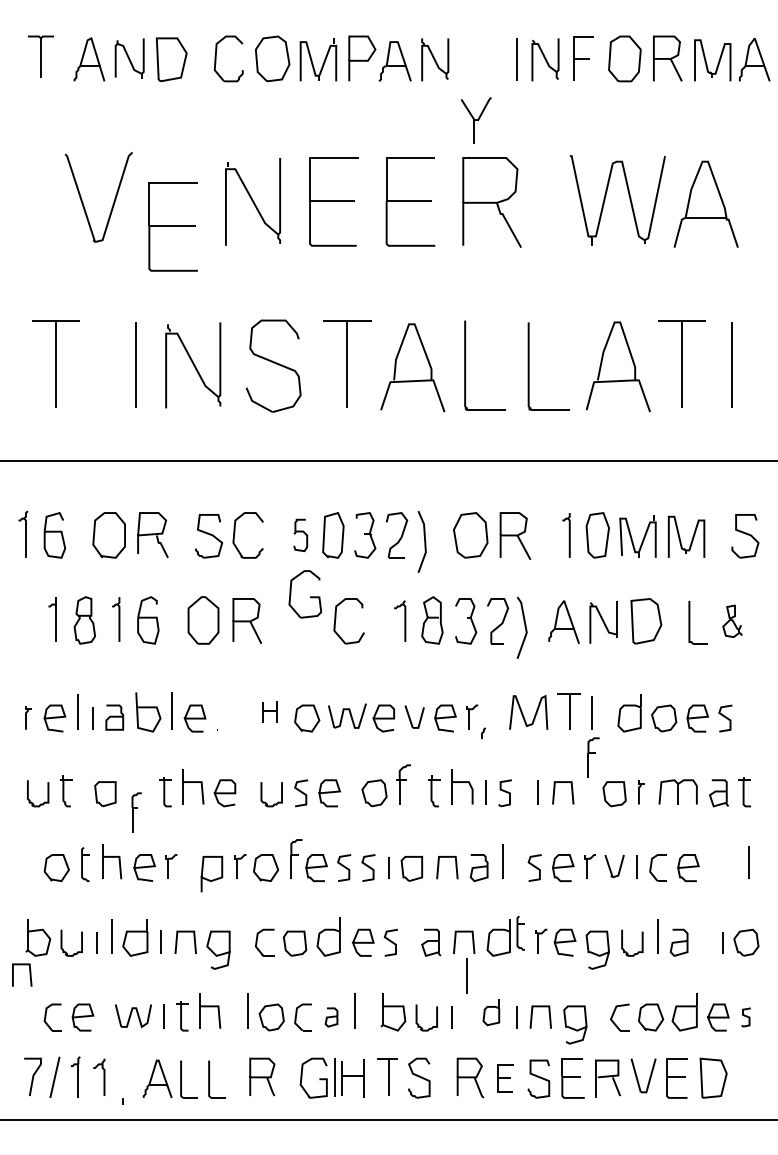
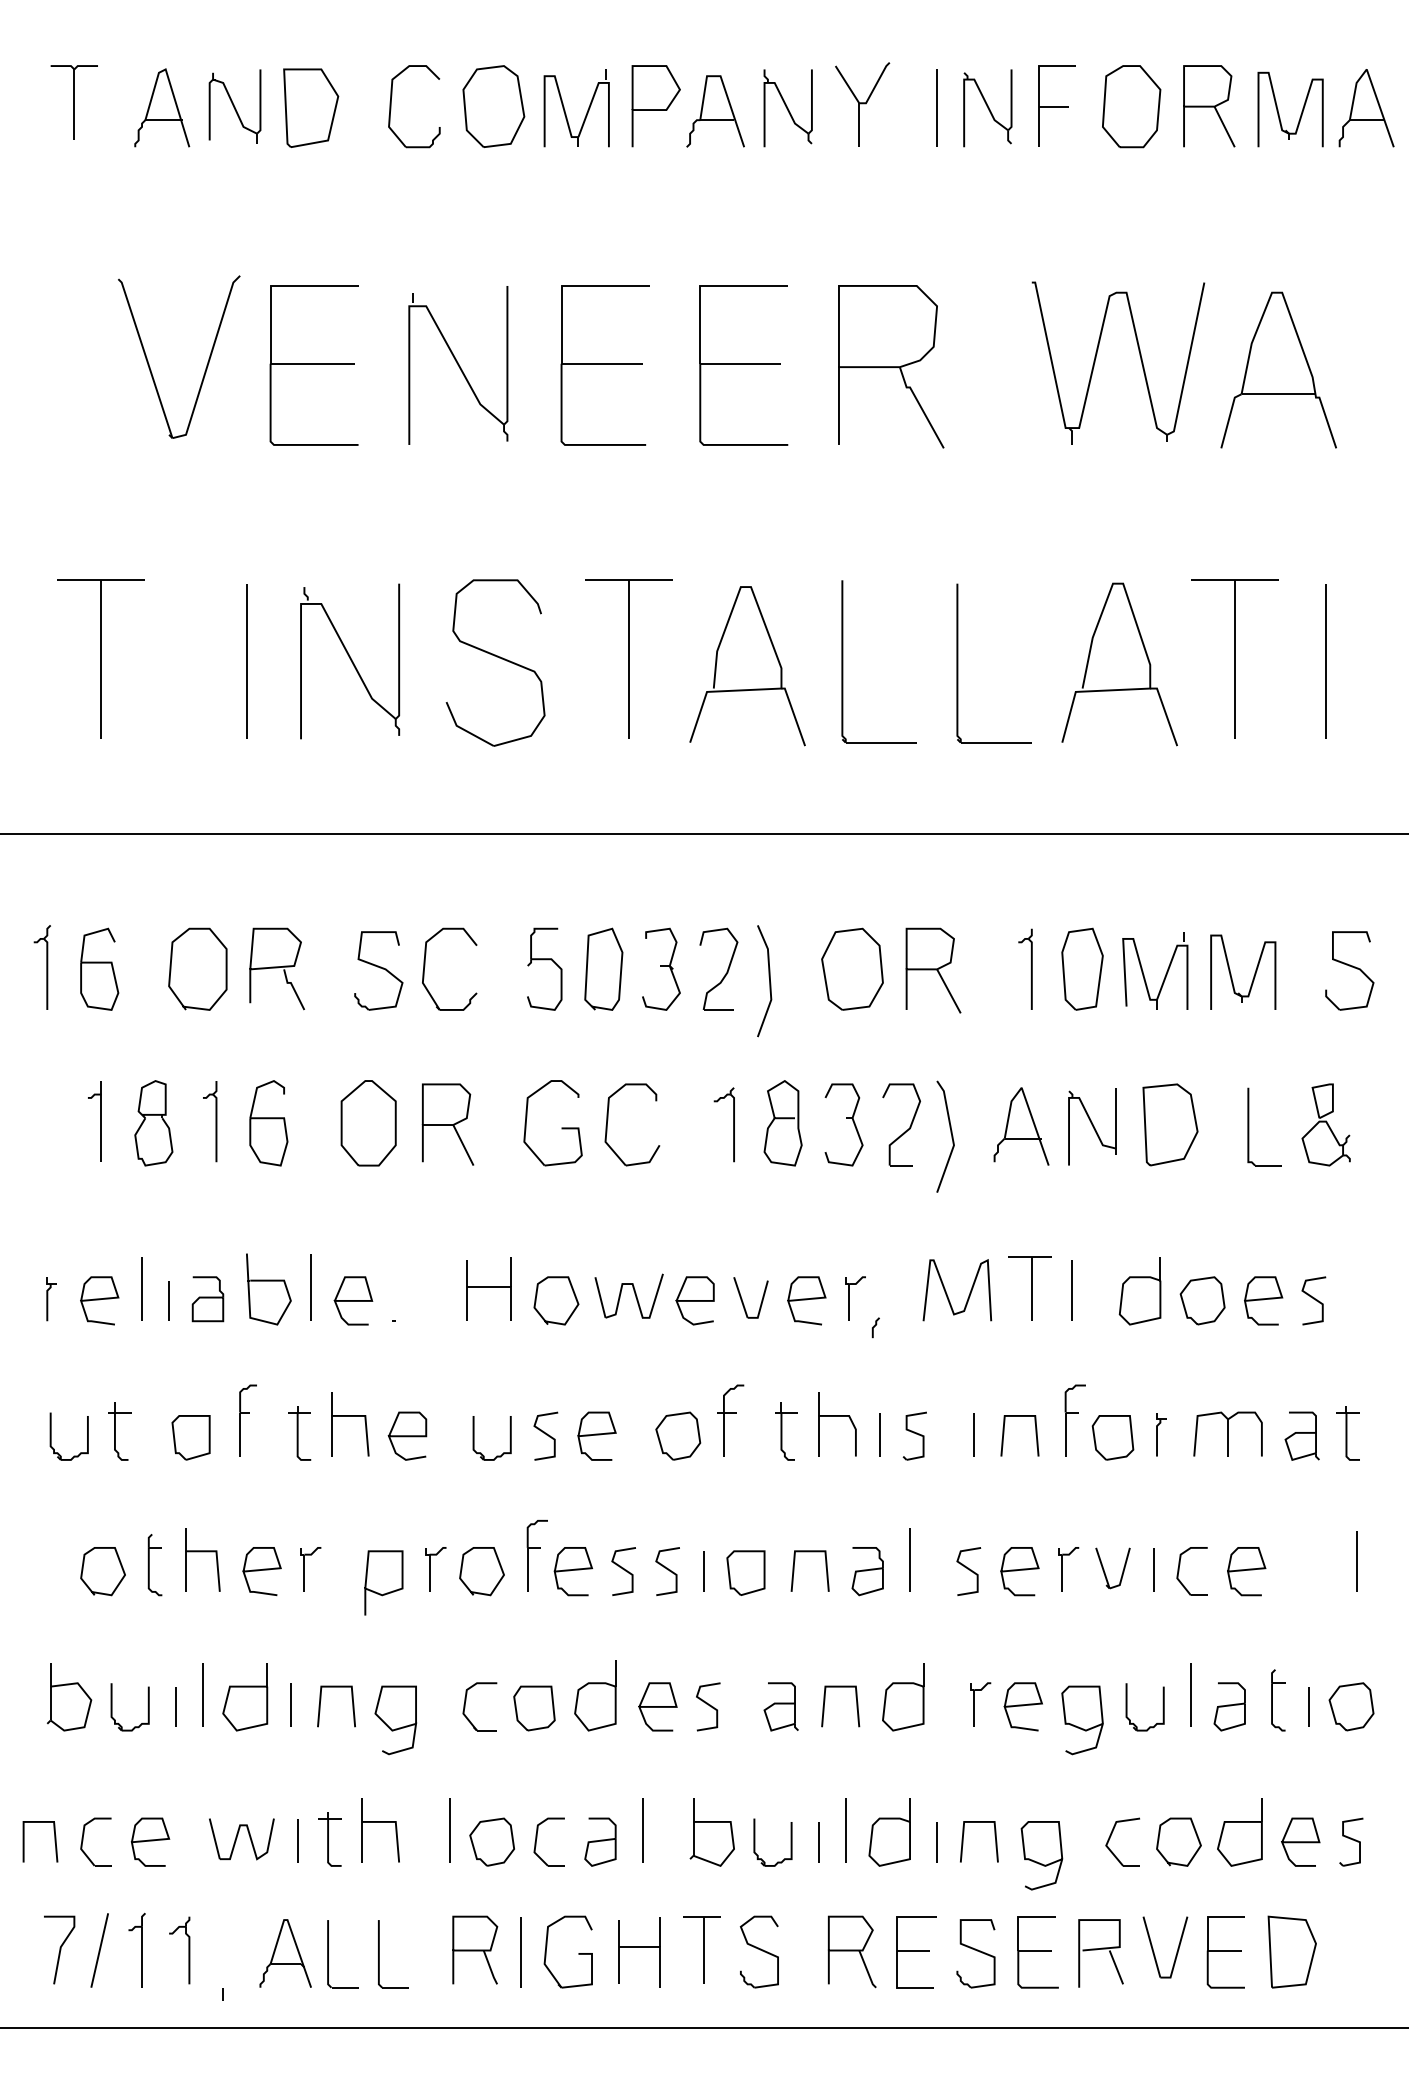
part: (475, 120) -> (861, 104), moved
part: (172, 226) -> (312, 364), moved
part: (300, 535) -> (544, 969), size x1.43
part: (305, 594) -> (553, 1123), moved
part: (732, 621) -> (1326, 1125), size x1.43
part: (269, 711) -> (488, 1288), size x1.67
part: (593, 757) -> (1074, 1420), moved
part: (136, 812) -> (247, 1420), moved
part: (520, 932) -> (1277, 1699), moved
line: (29, 974) -> (53, 1840), moved
line: (466, 975) -> (844, 1829), moved
part: (491, 1012) -> (890, 1833), size x1.43
part: (331, 1017) -> (600, 1842), size x1.43
part: (745, 1017) -> (1349, 1842), size x1.43
line: (334, 1077) -> (520, 1952), moved
part: (505, 1078) -> (915, 1952), size x1.43

